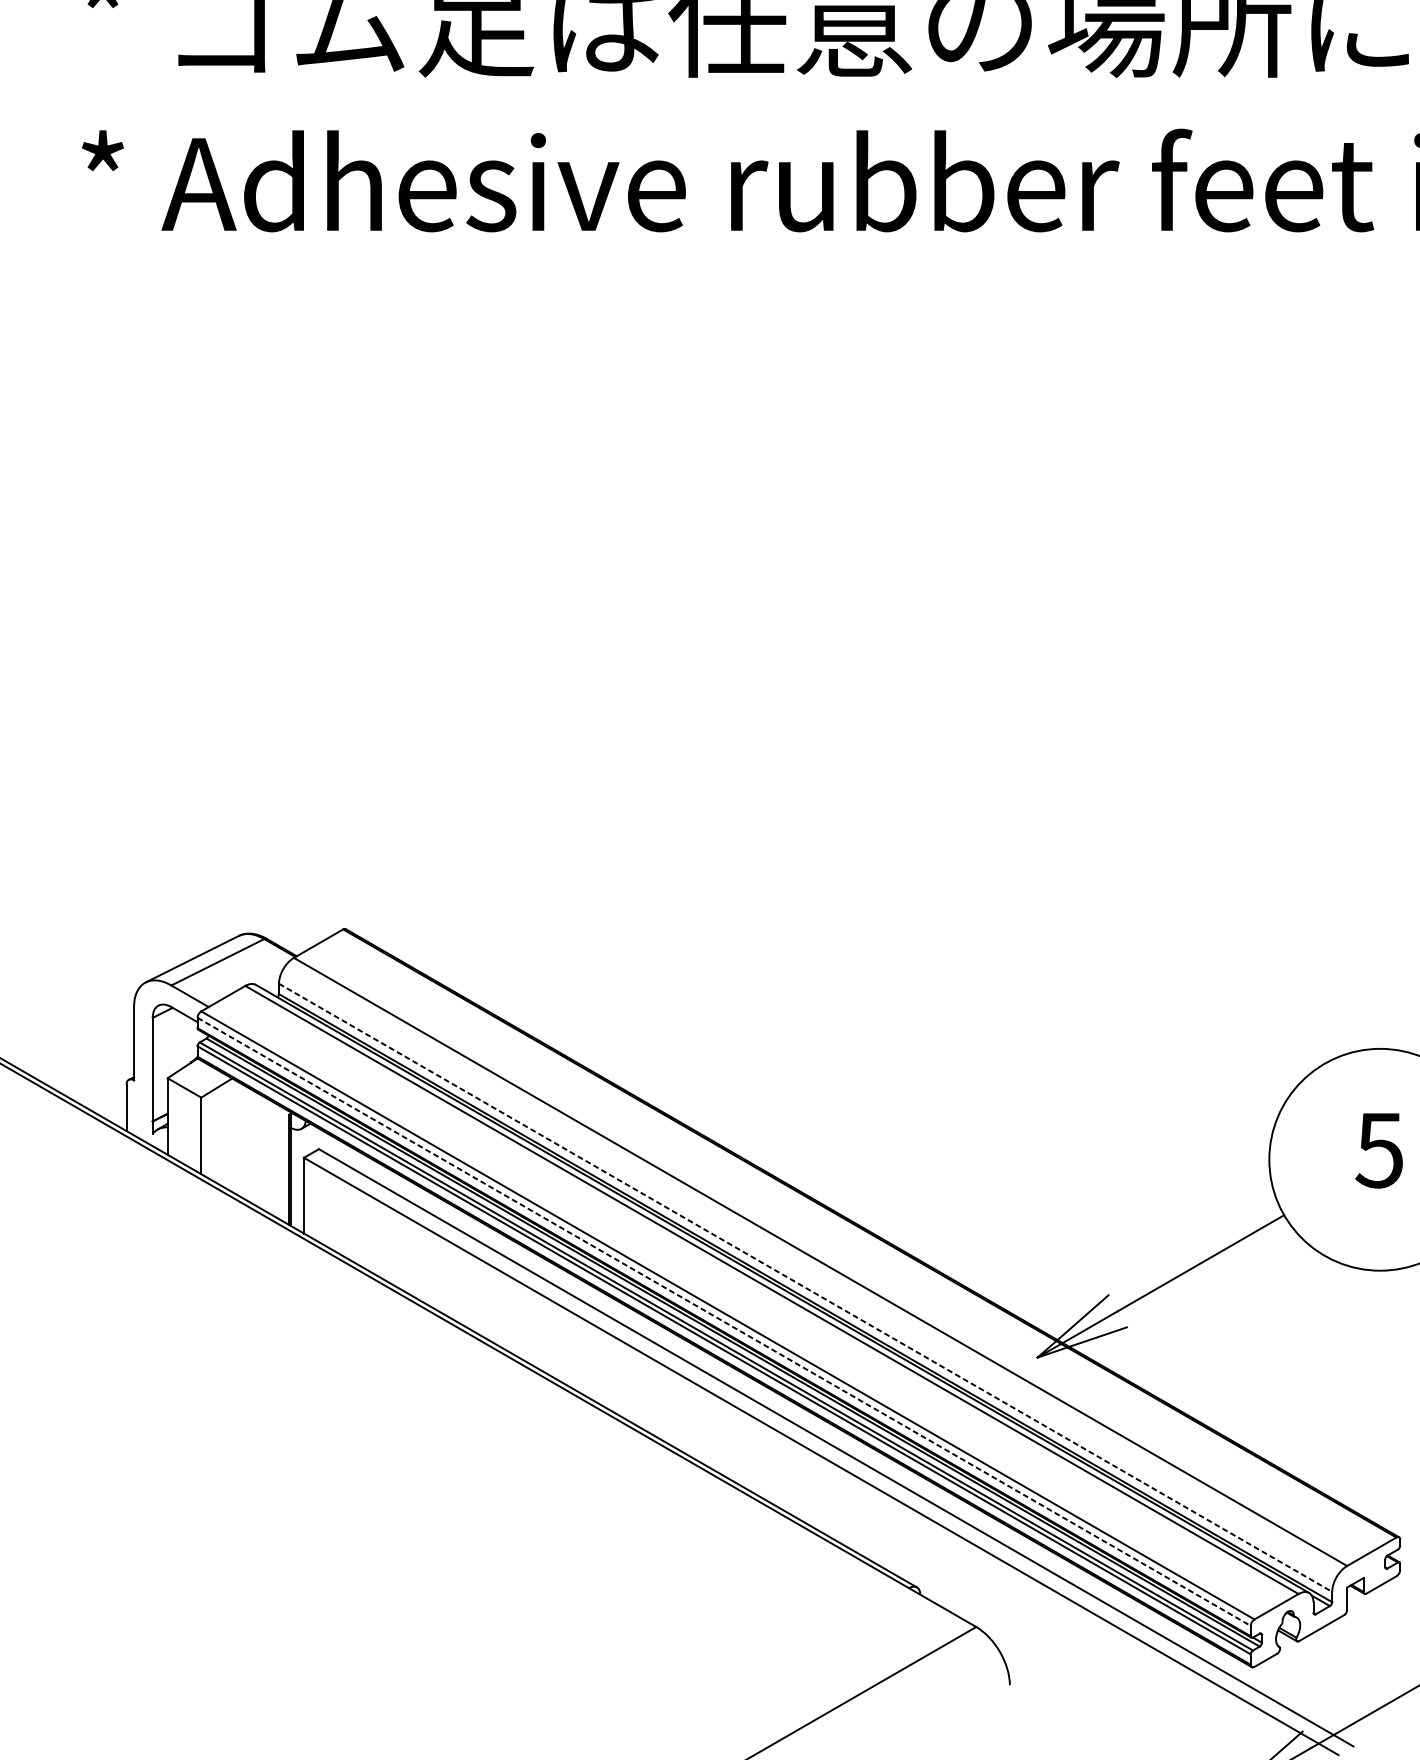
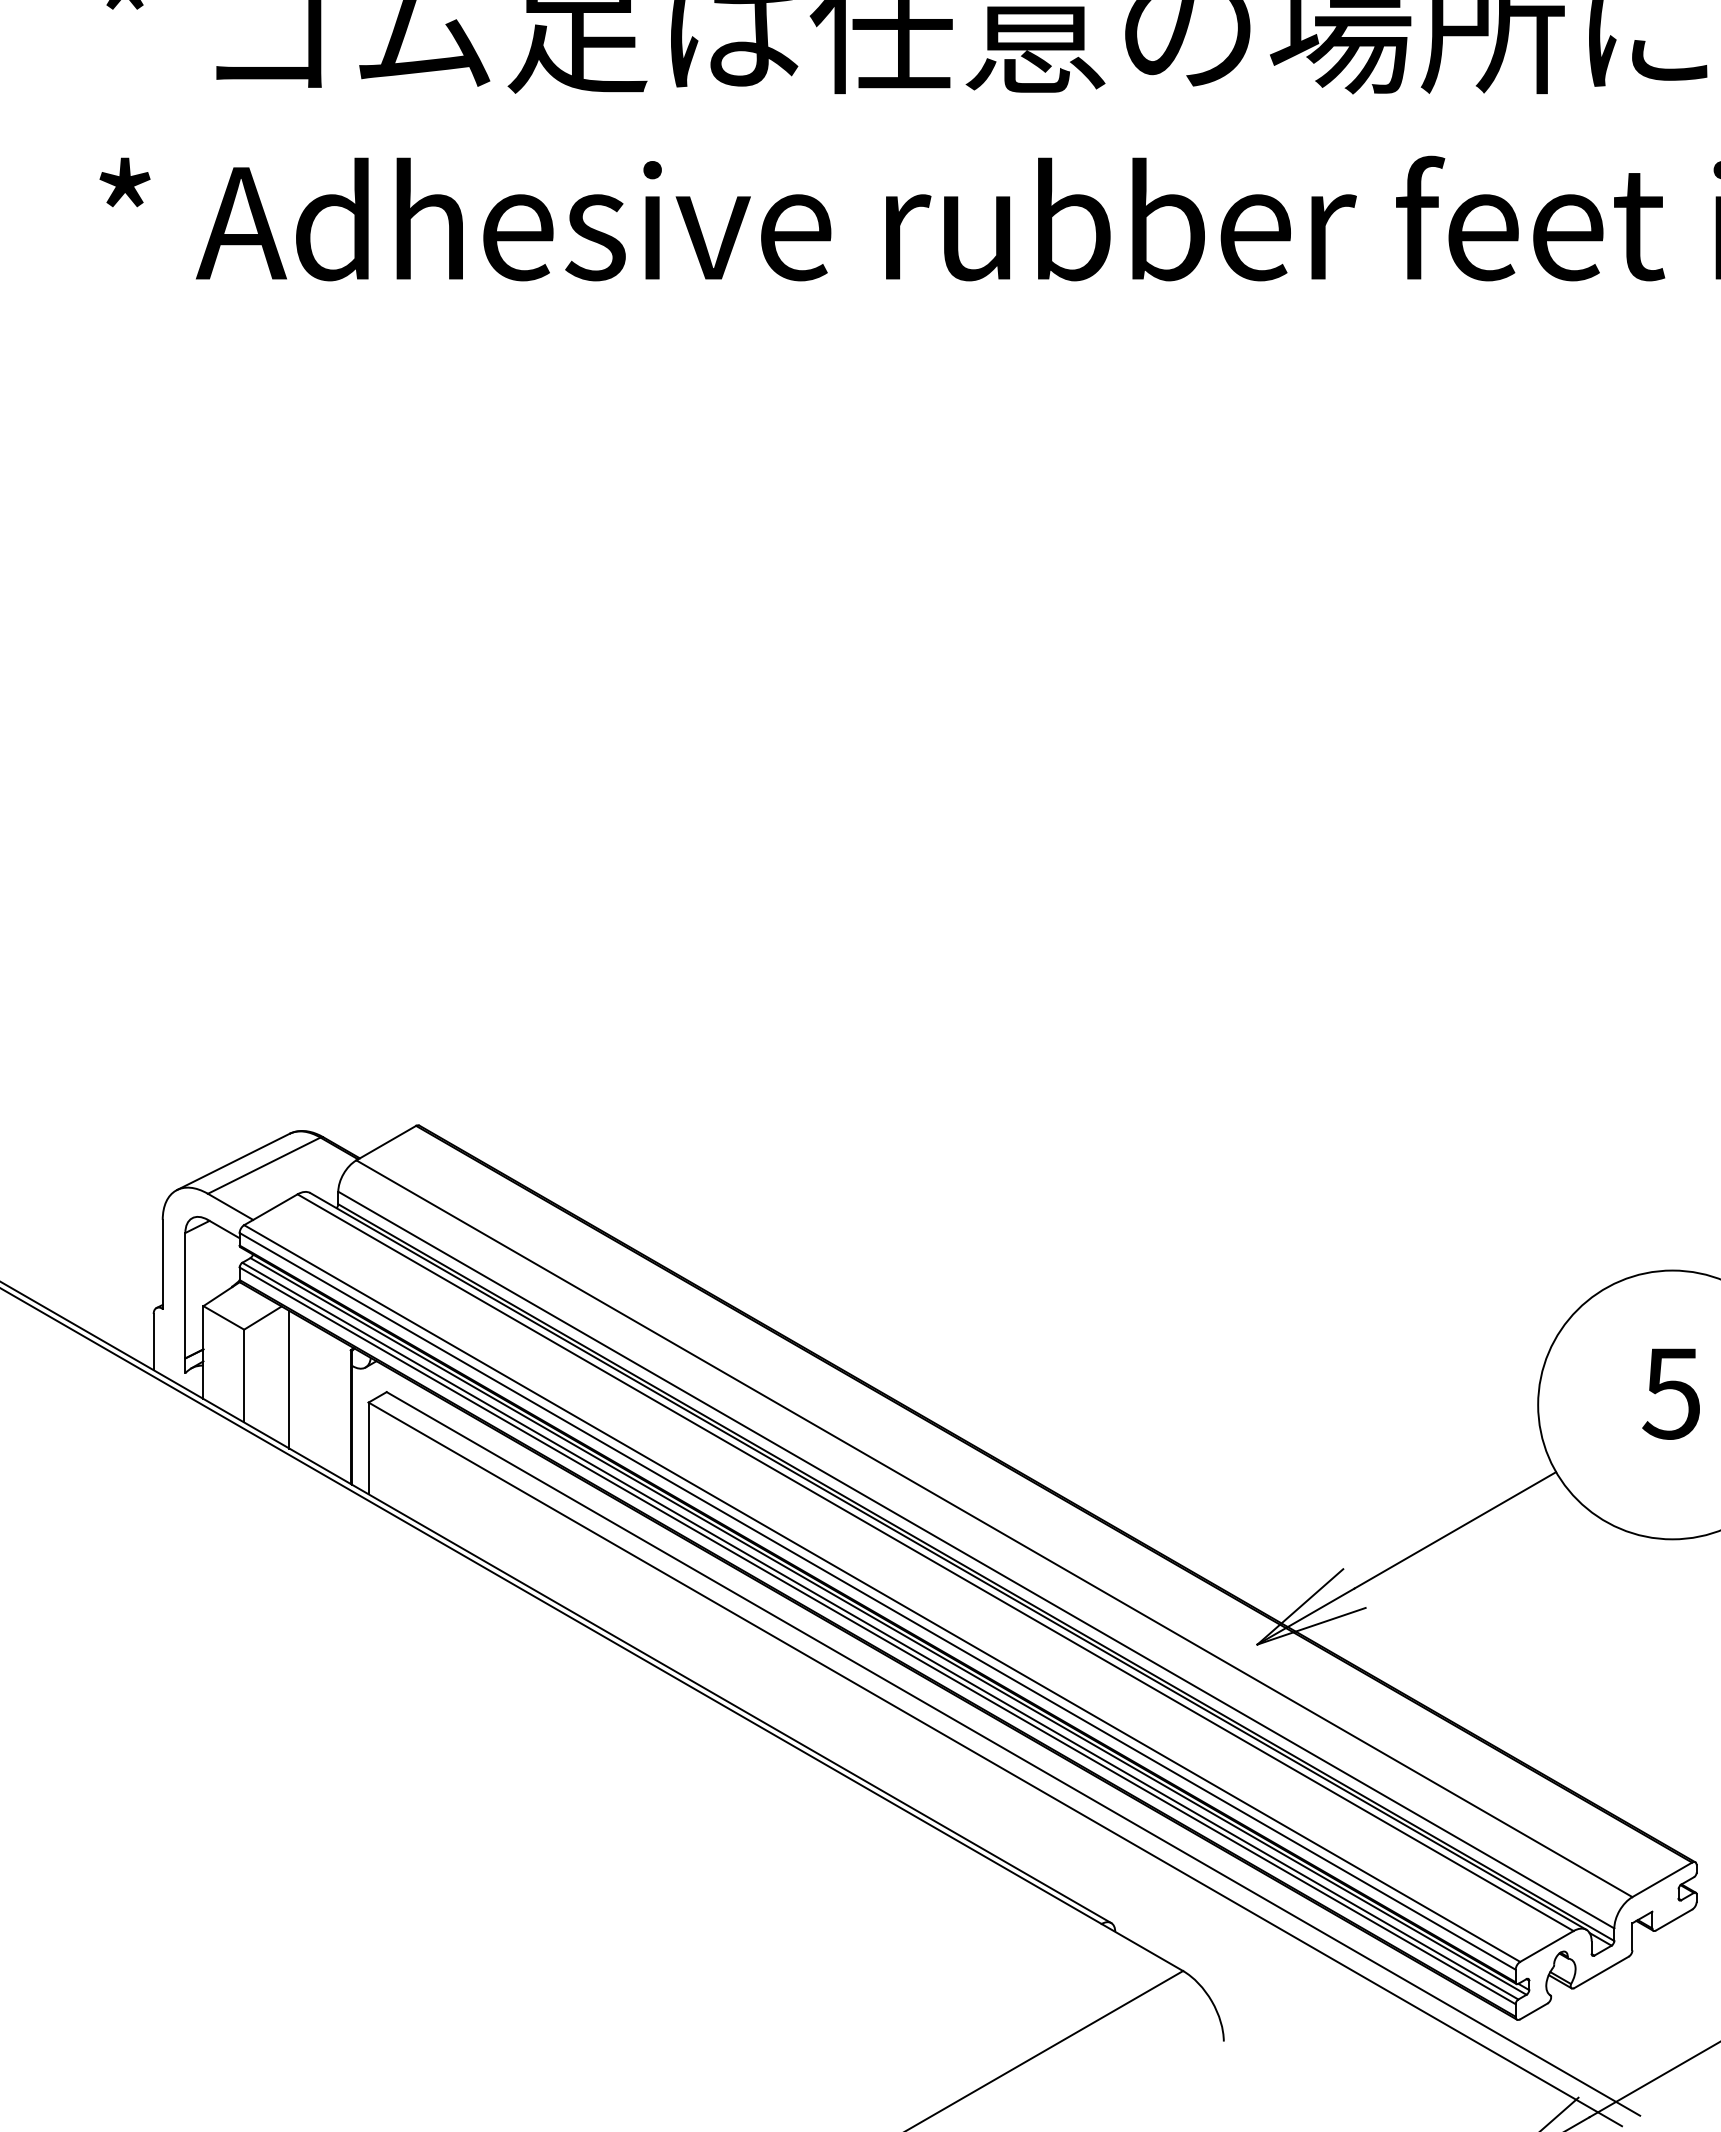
line: (238, 1138) -> (289, 1379), added
line: (805, 1288) -> (976, 1560), dashed -> solid
line: (724, 1322) -> (877, 1601), dashed -> solid

